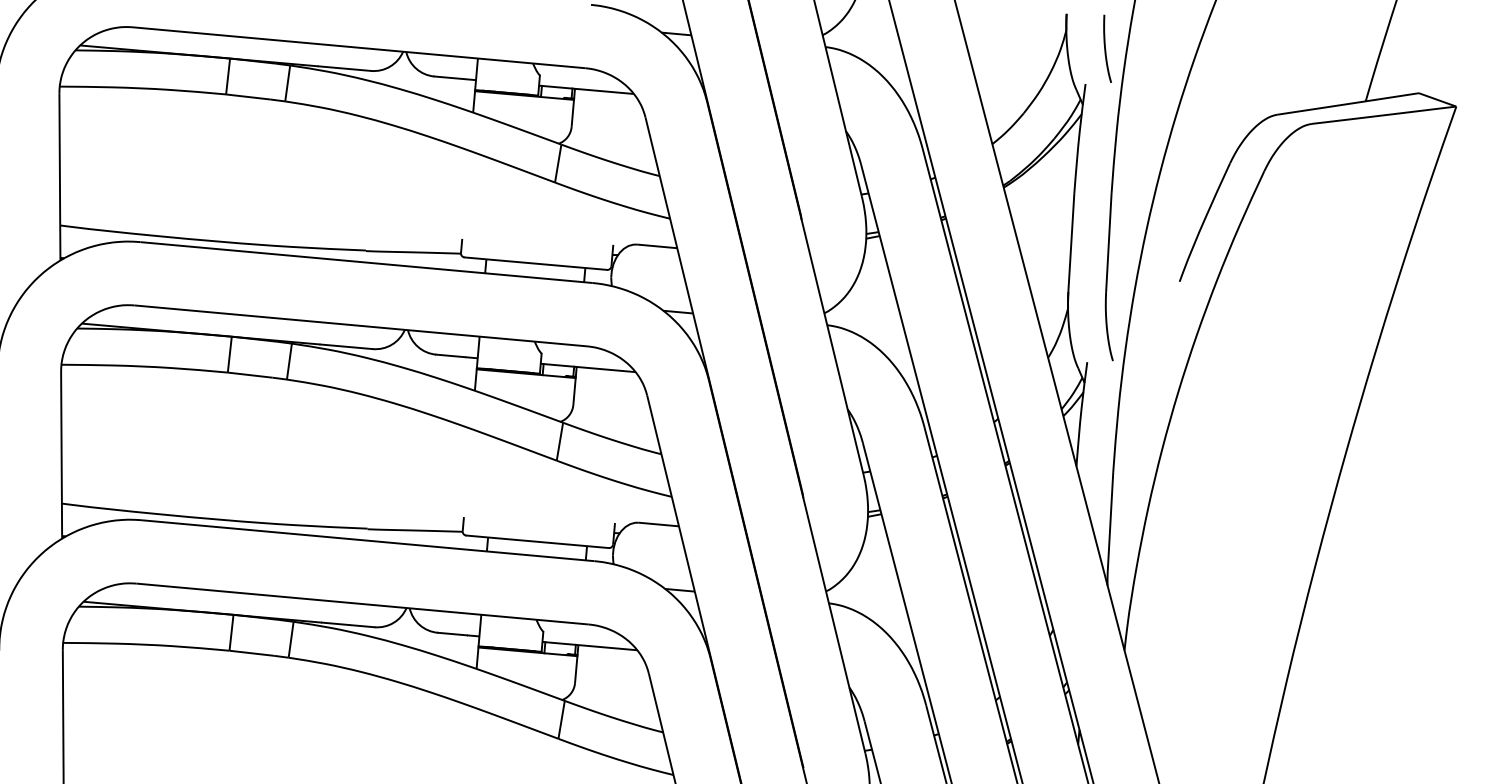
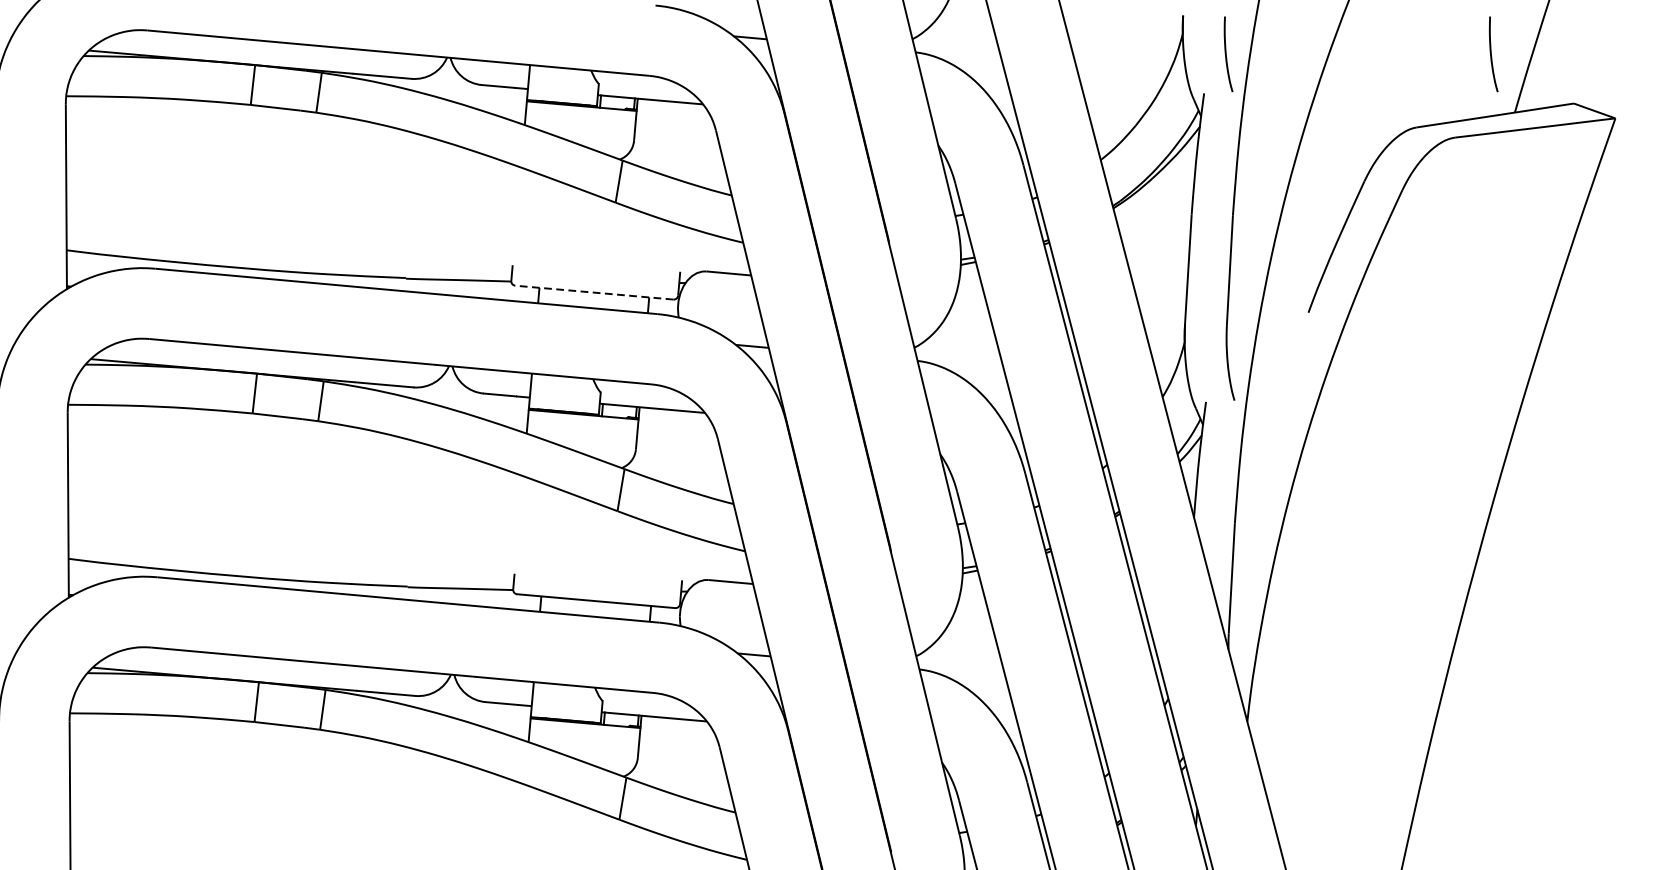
curve: (1345, 49) -> (1492, 55), added
line: (535, 263) -> (593, 292), solid -> dashed

